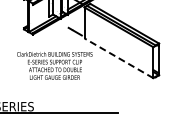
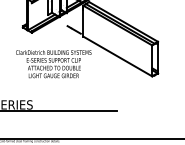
line: (118, 58) -> (117, 56), dashed -> solid

